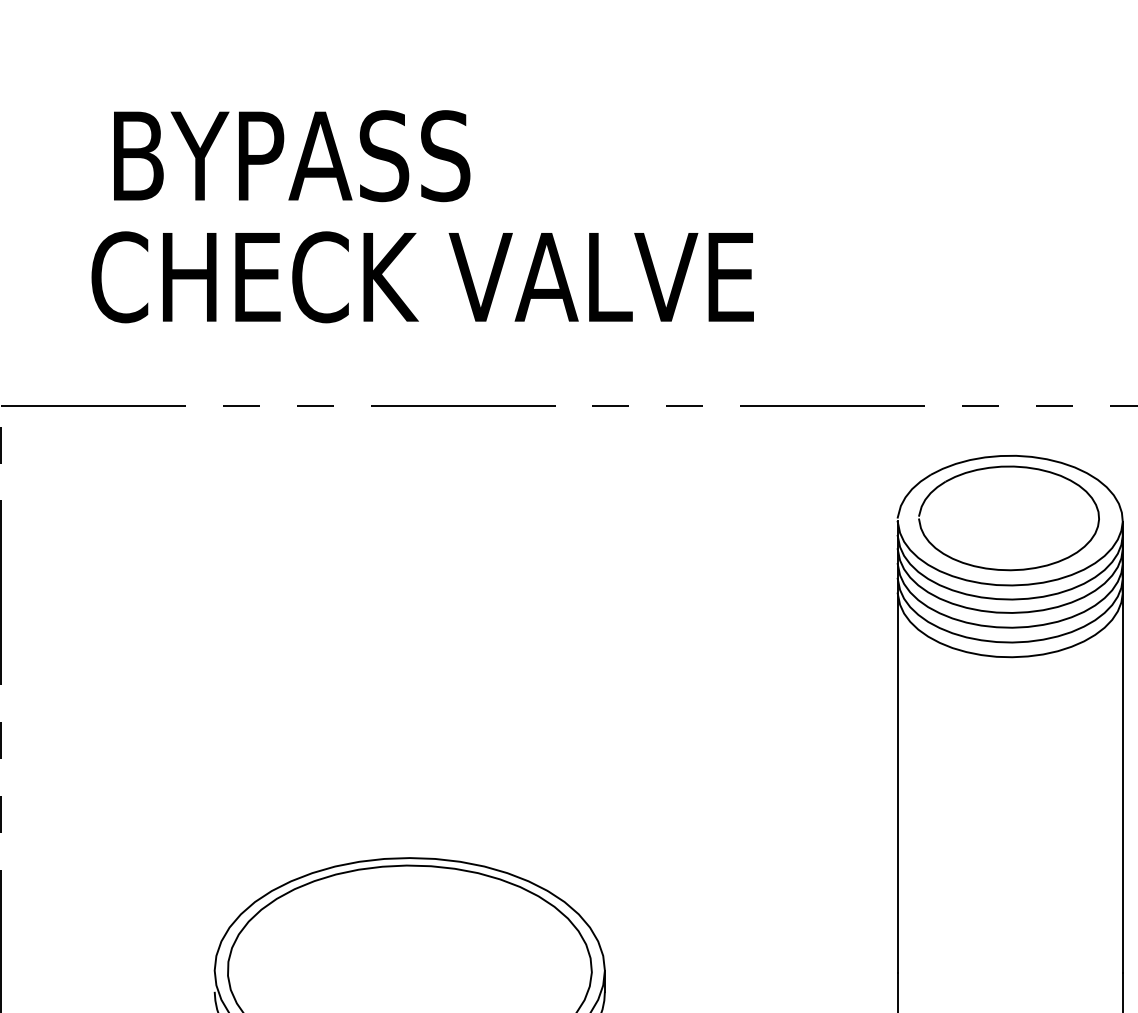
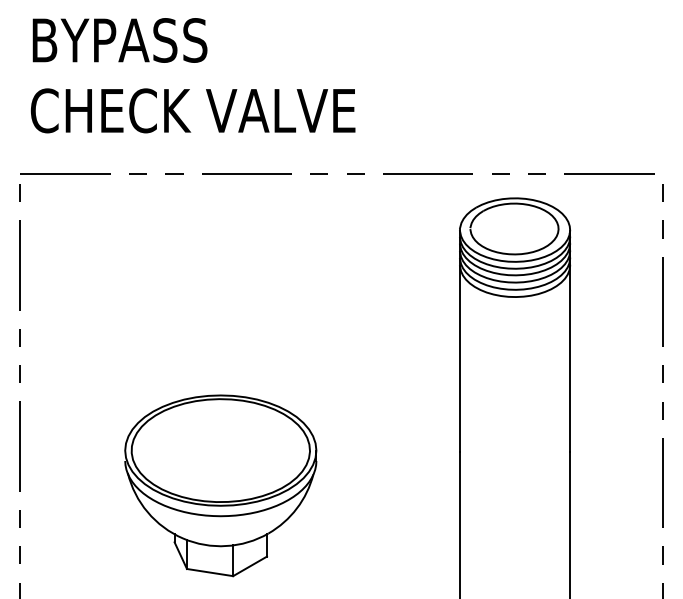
text: (290, 156) -> (119, 40), moved
text: (421, 276) -> (192, 110), moved

